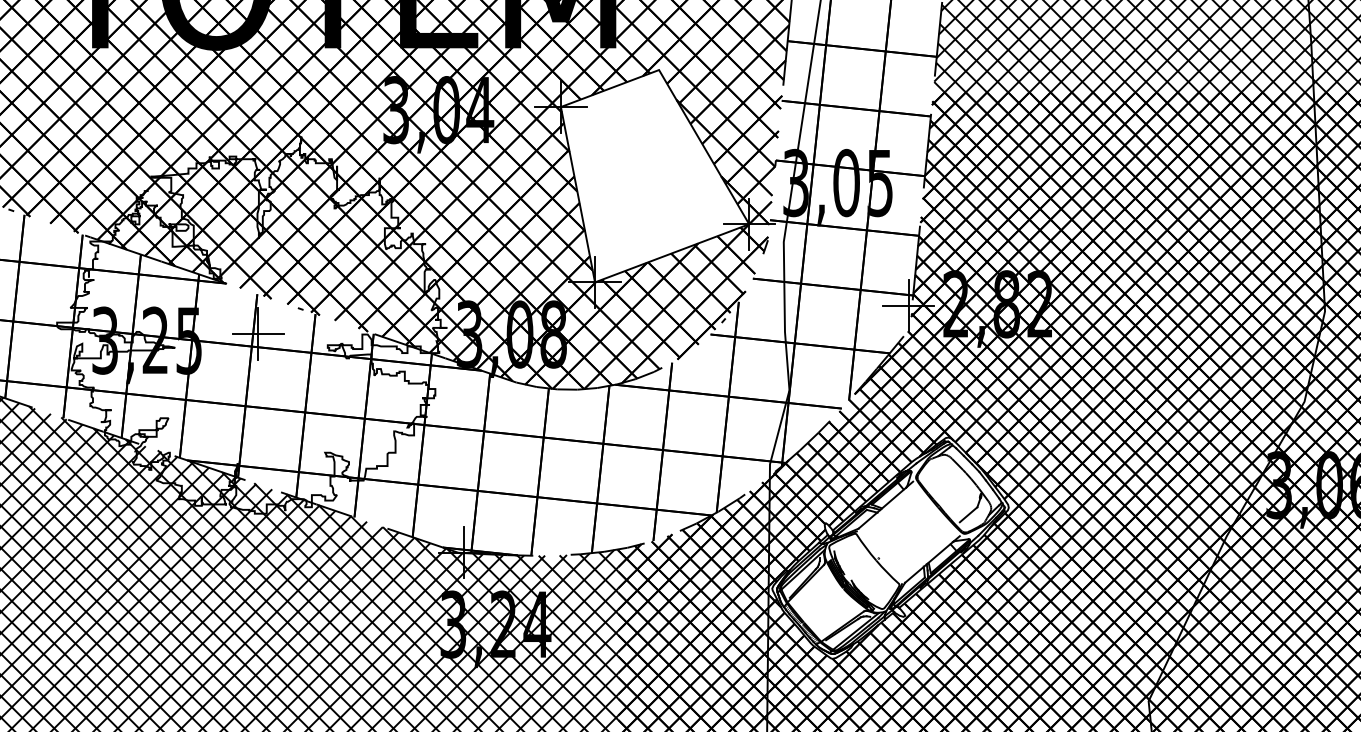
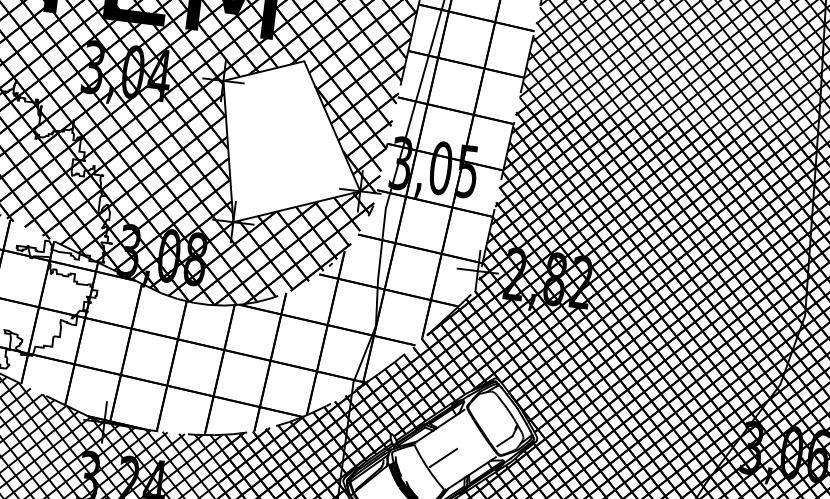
line: (893, 544) -> (442, 457), added

